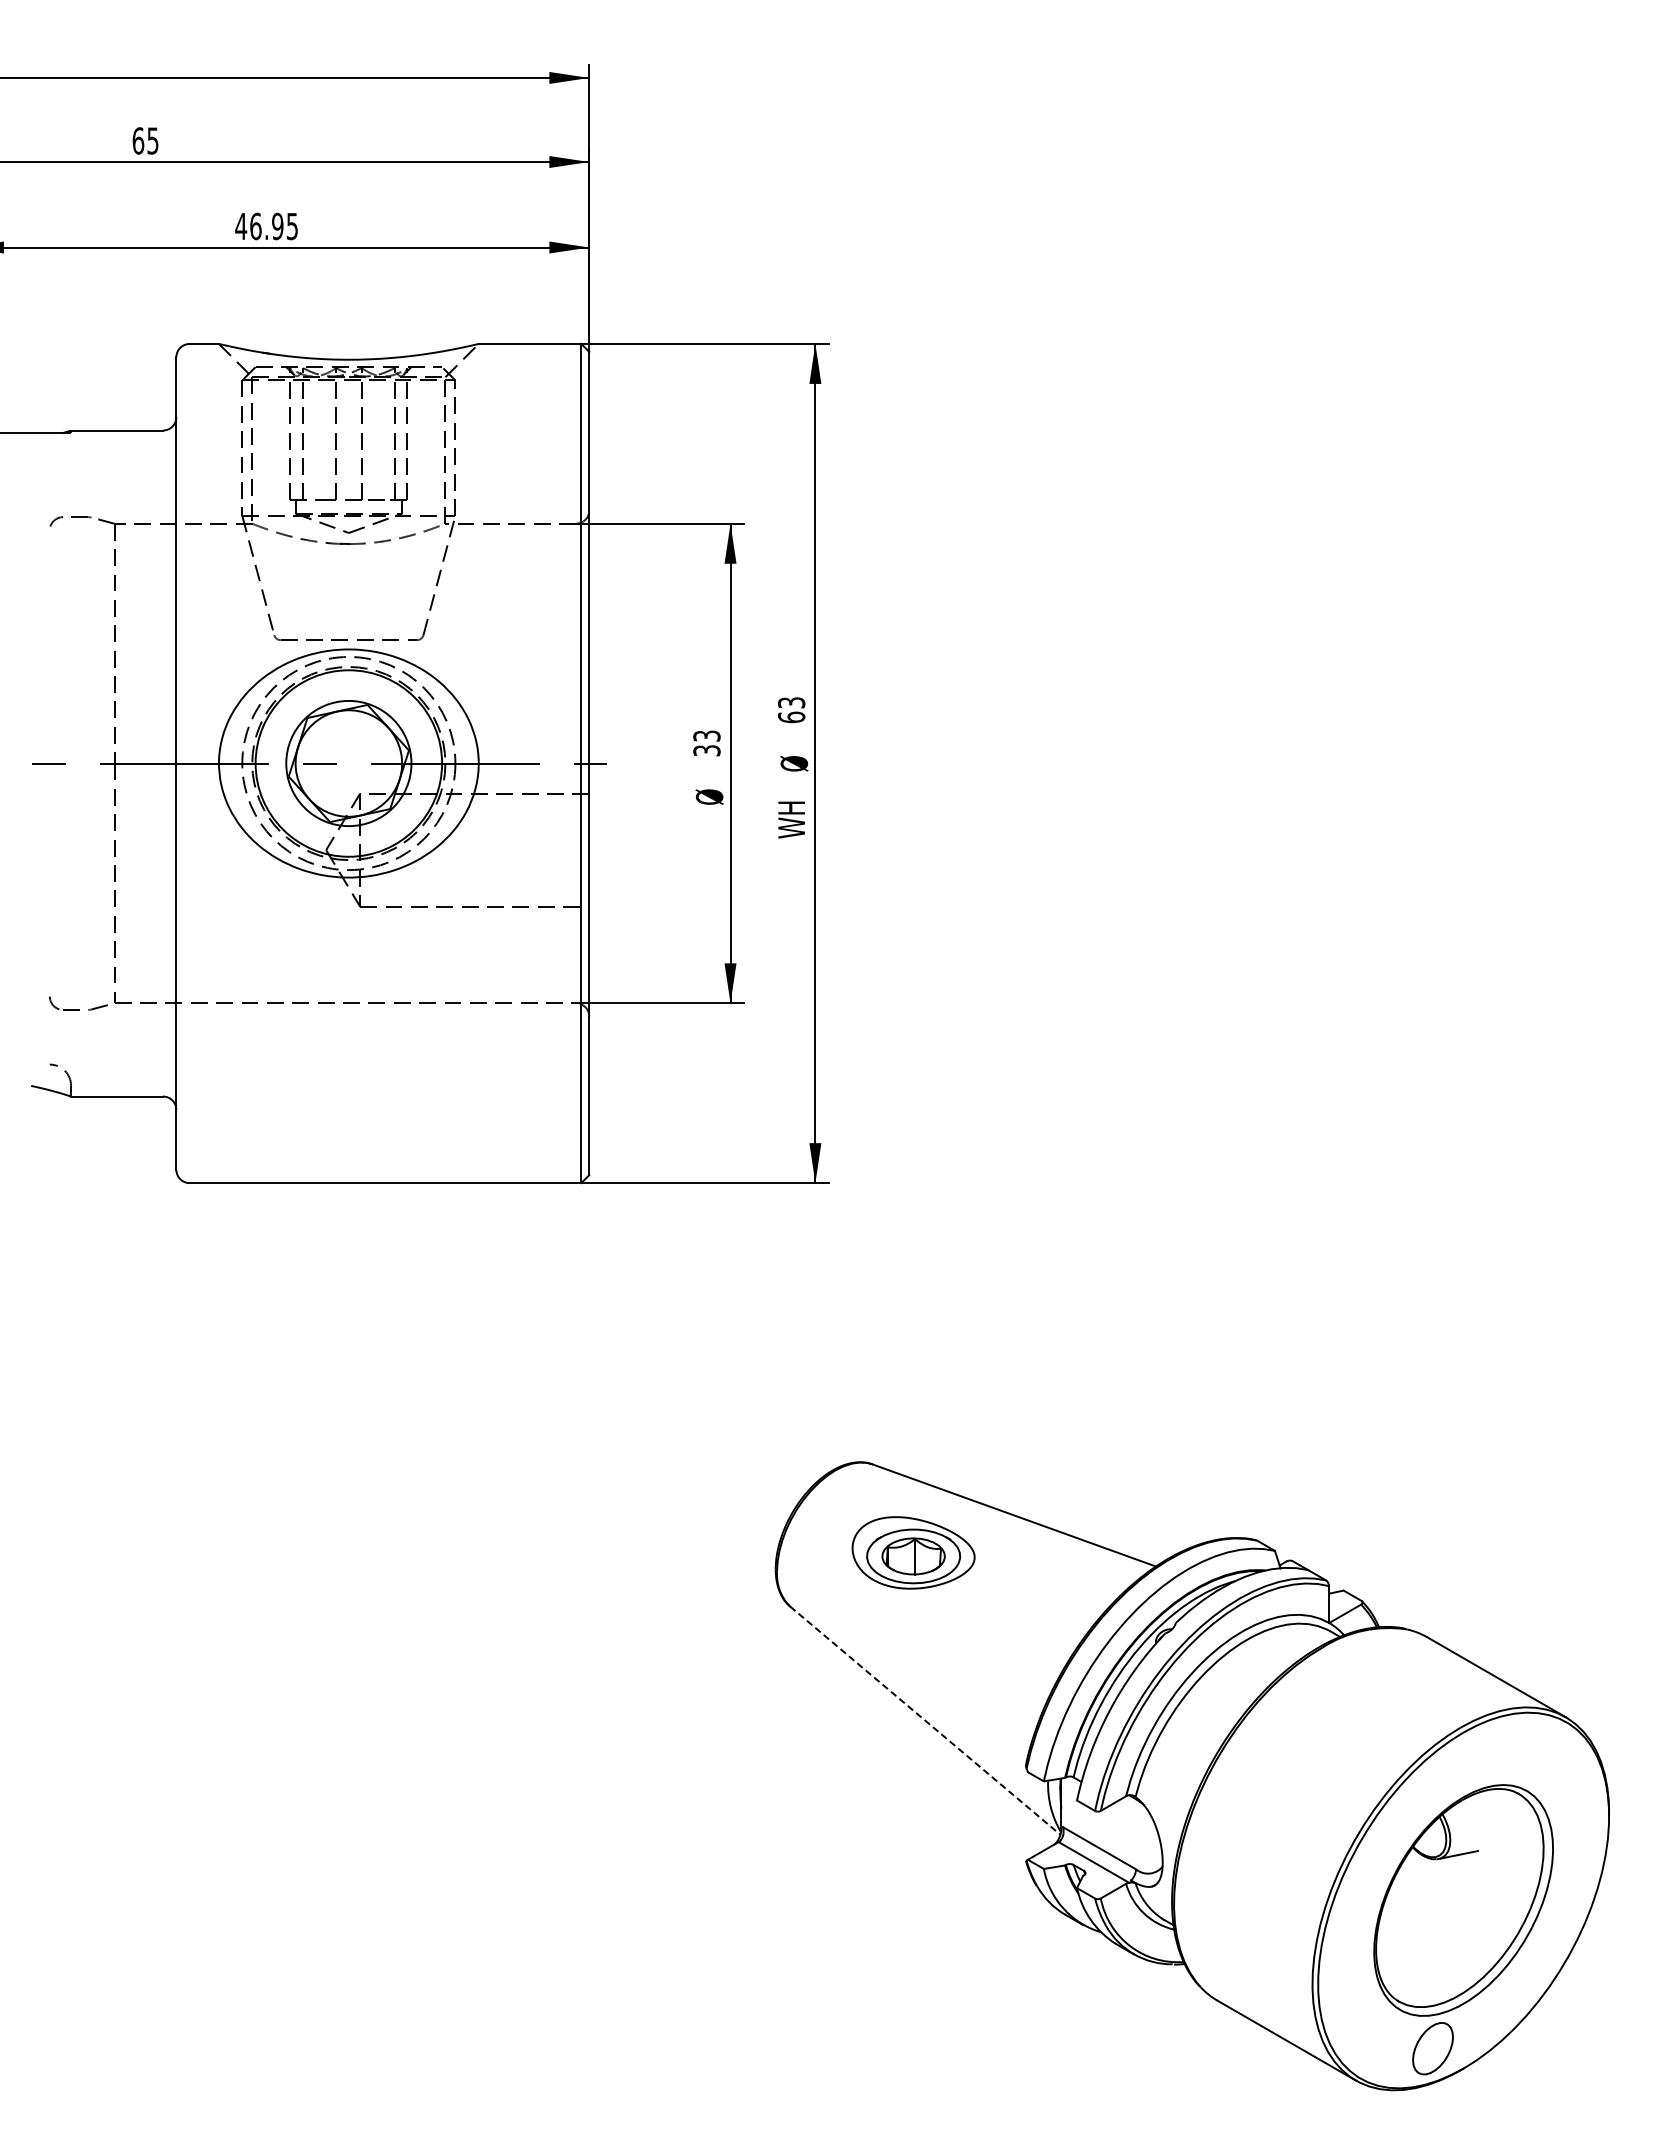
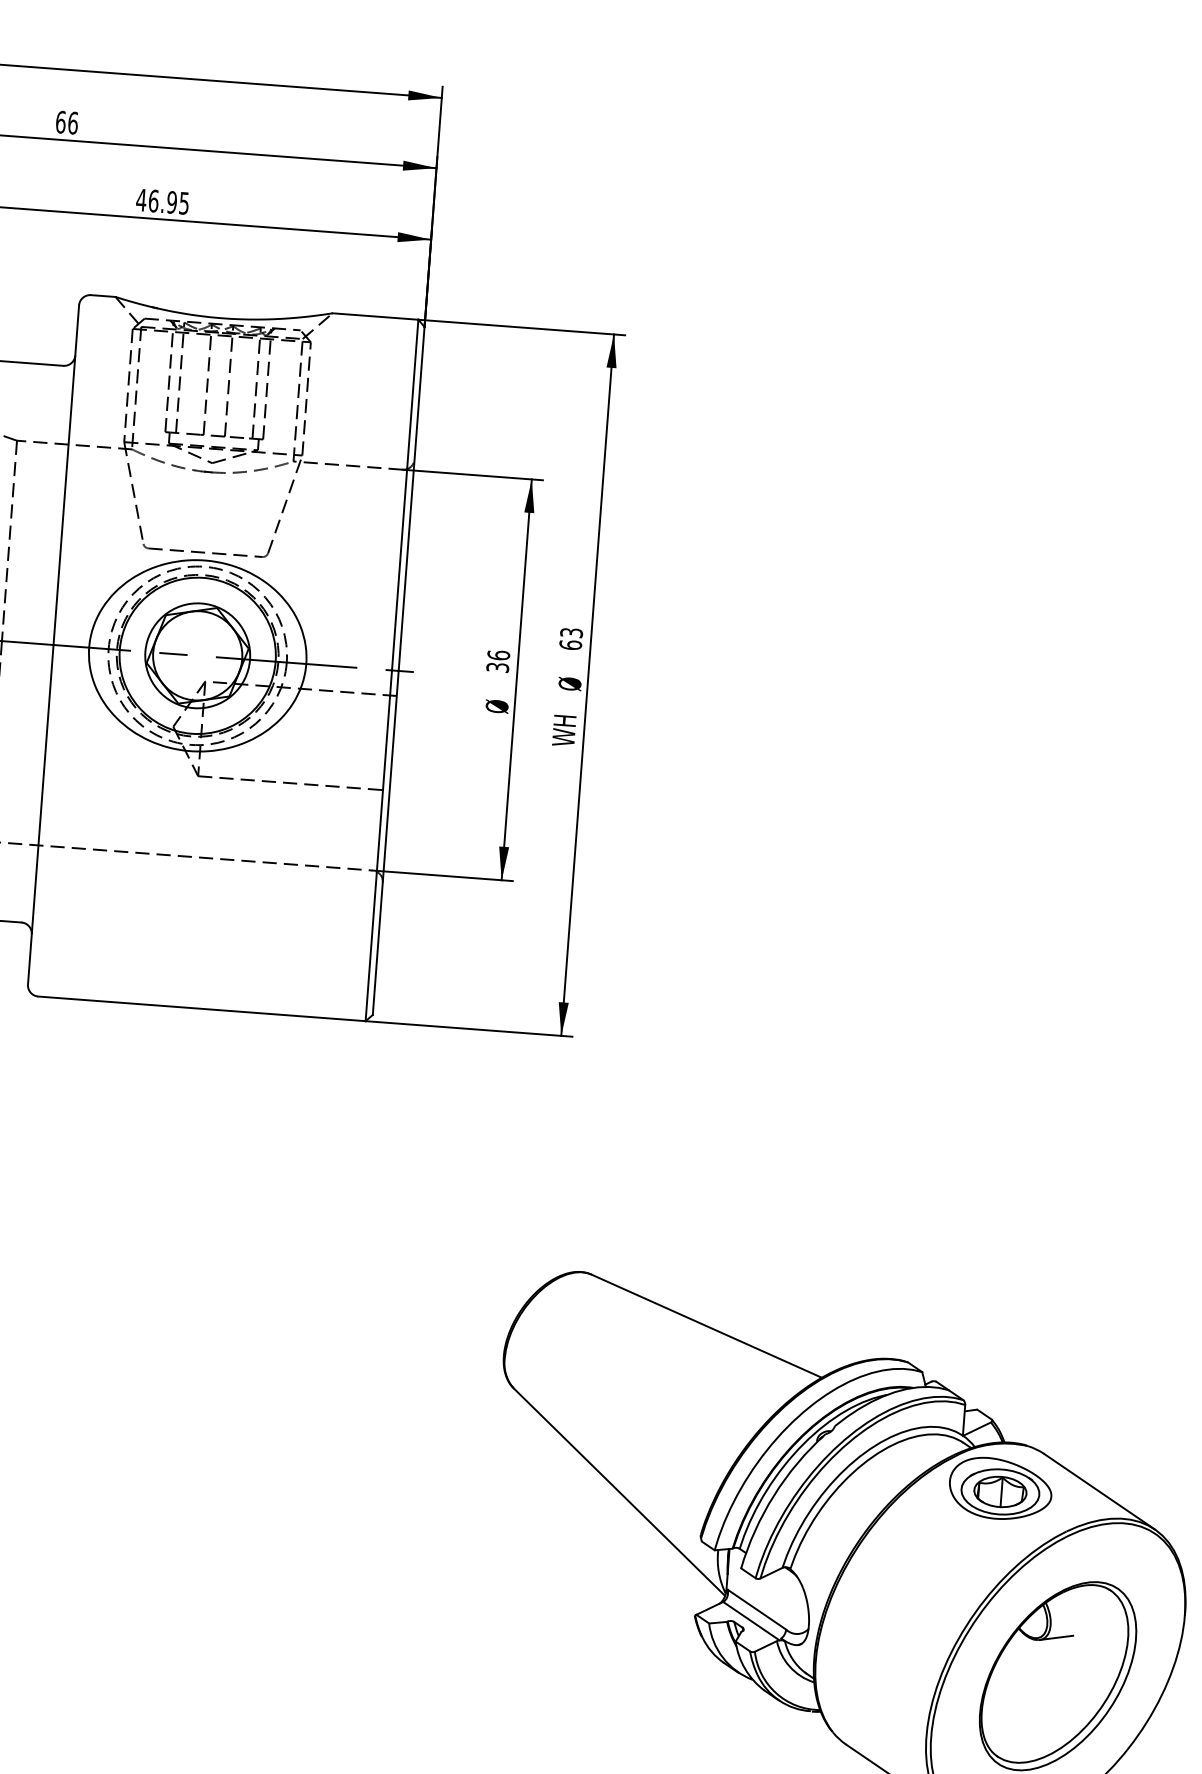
text: (152, 140) -> (72, 122), 65 -> 66
text: (706, 735) -> (498, 654), 33 -> 36
part: (913, 1552) -> (1000, 1488), moved
line: (925, 1720) -> (619, 1491), dashed -> solid

